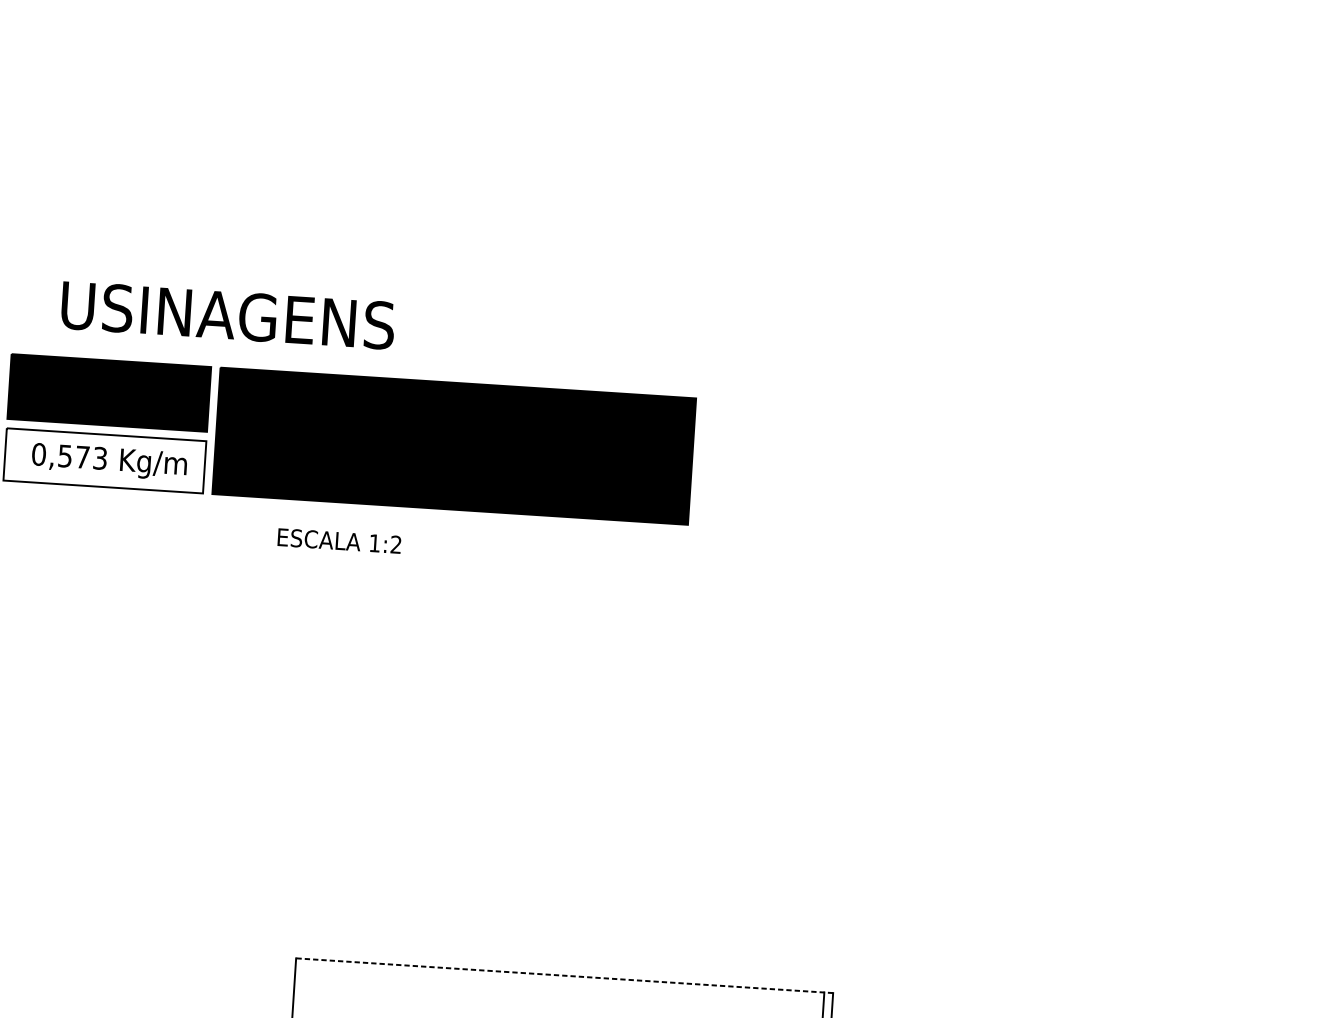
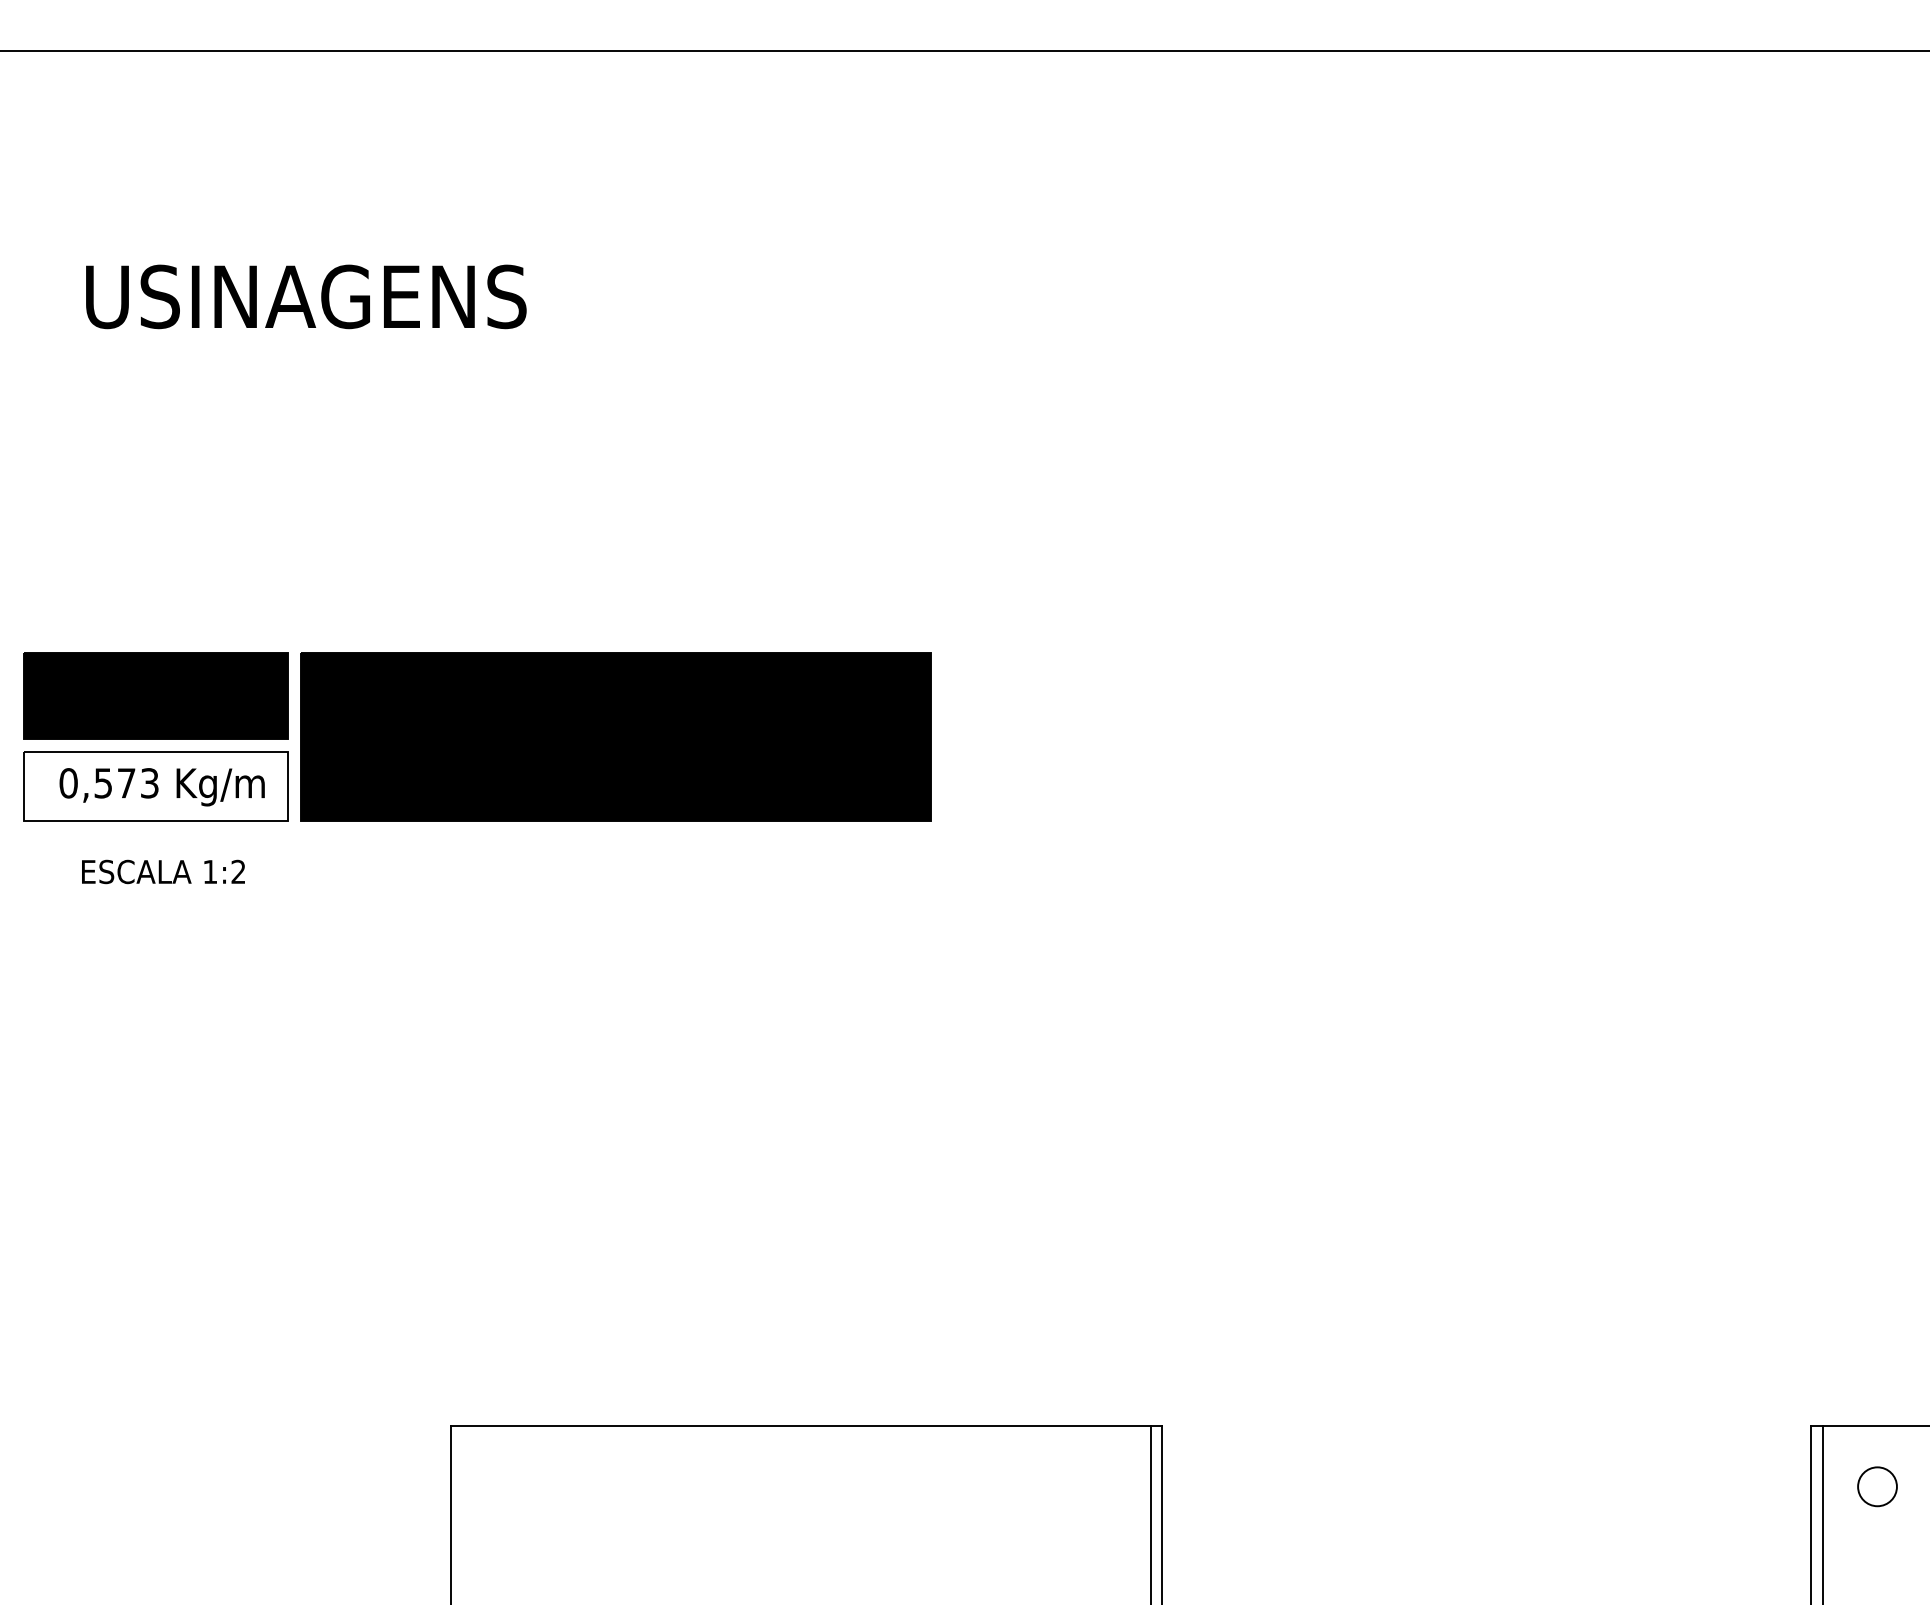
text: (228, 315) -> (306, 296), moved
text: (339, 540) -> (163, 871), moved
line: (564, 975) -> (806, 1426), dashed -> solid

